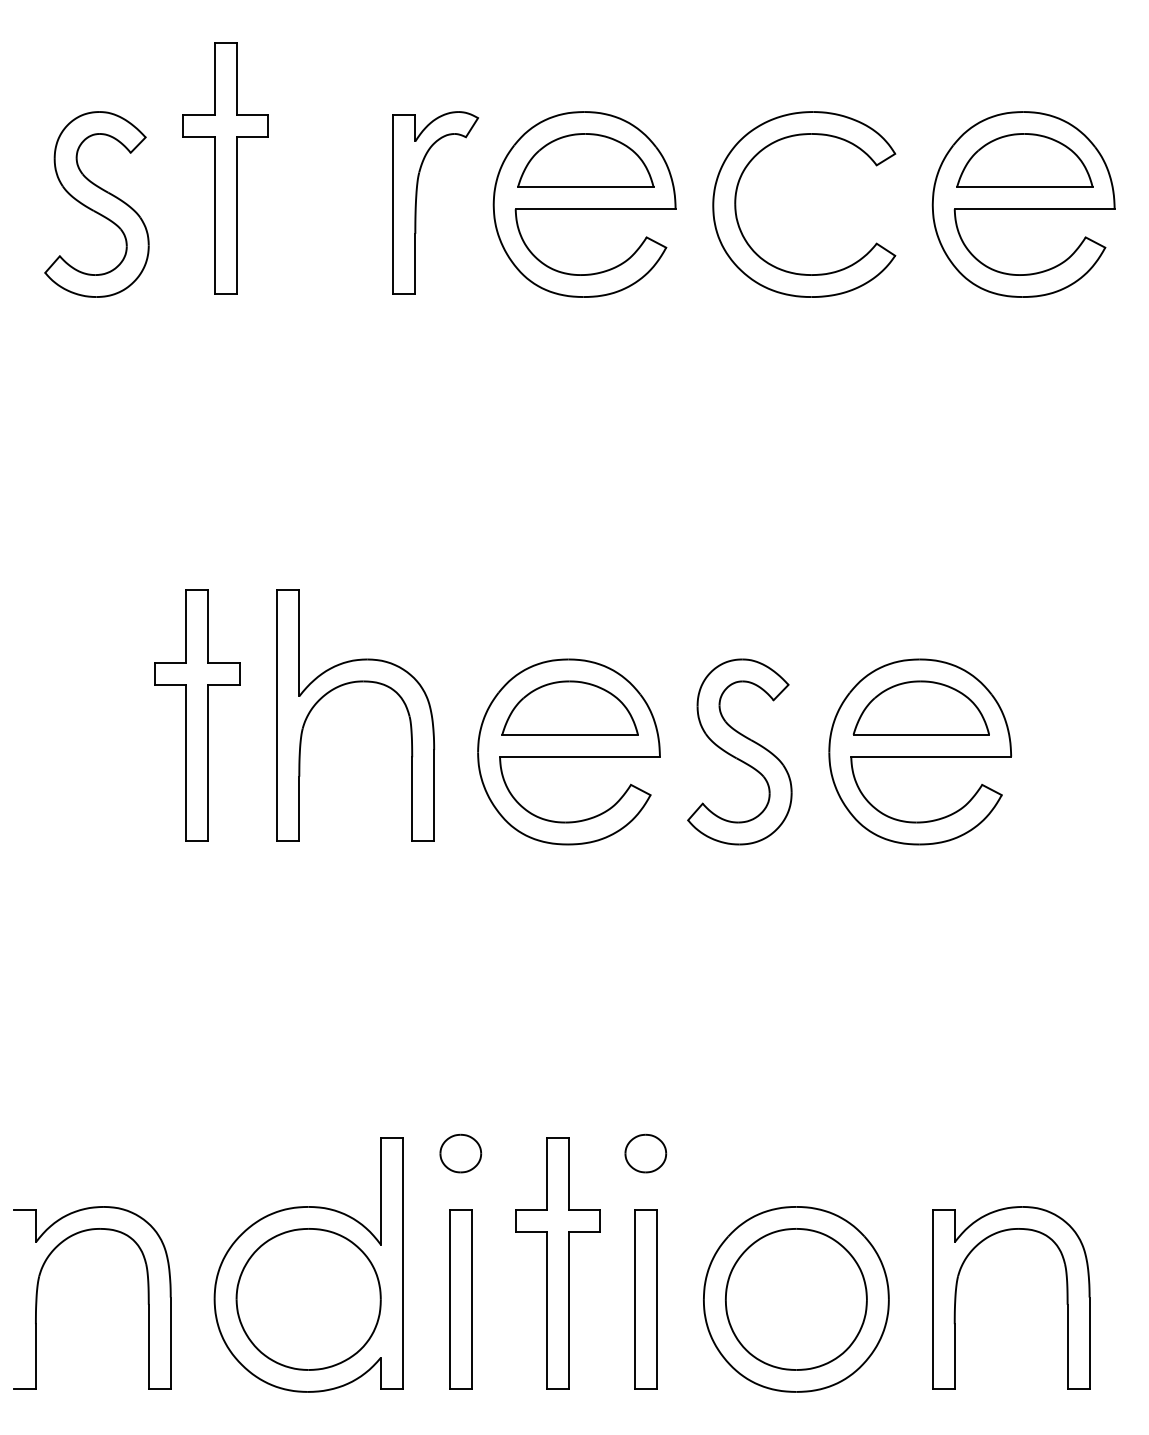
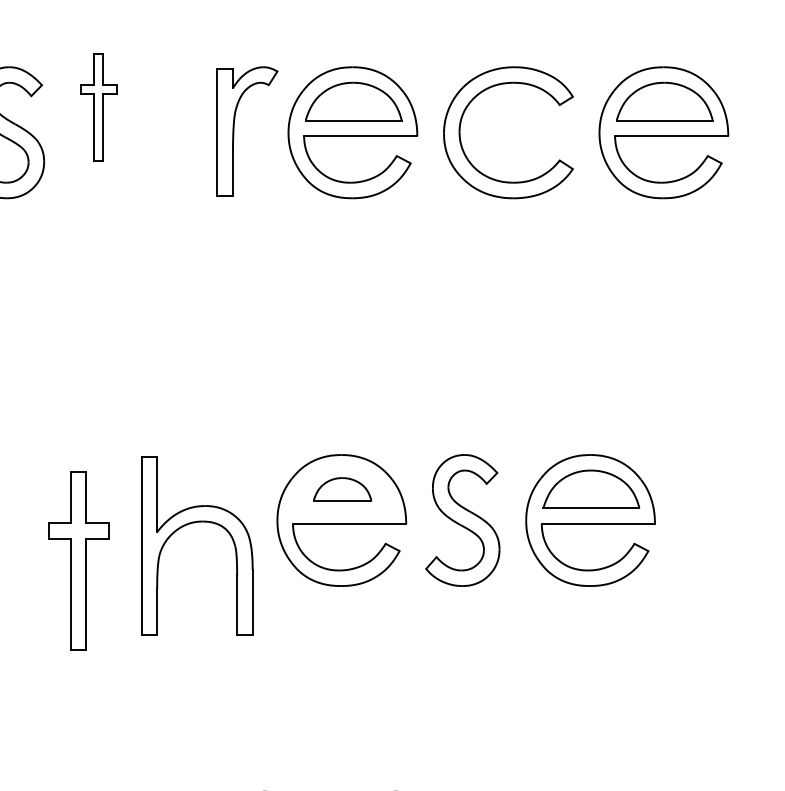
part: (225, 168) -> (98, 107), size x0.6
part: (348, 684) -> (192, 523), moved
part: (569, 707) -> (342, 489), size x0.6
part: (197, 715) -> (78, 560), moved

